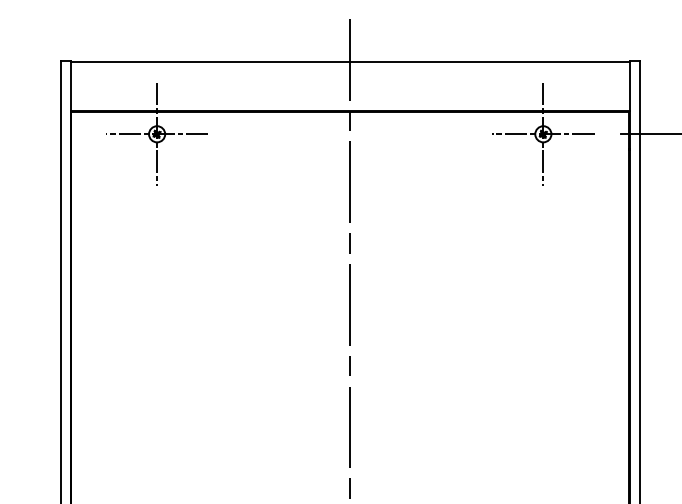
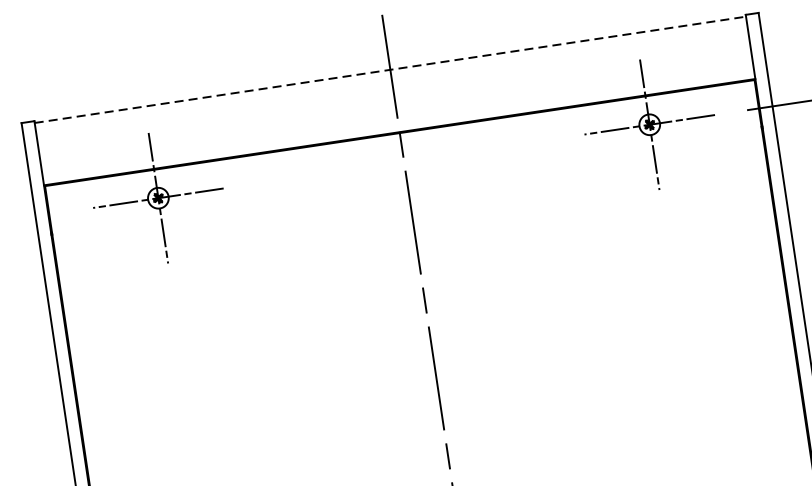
line: (350, 62) -> (390, 70), solid -> dashed

